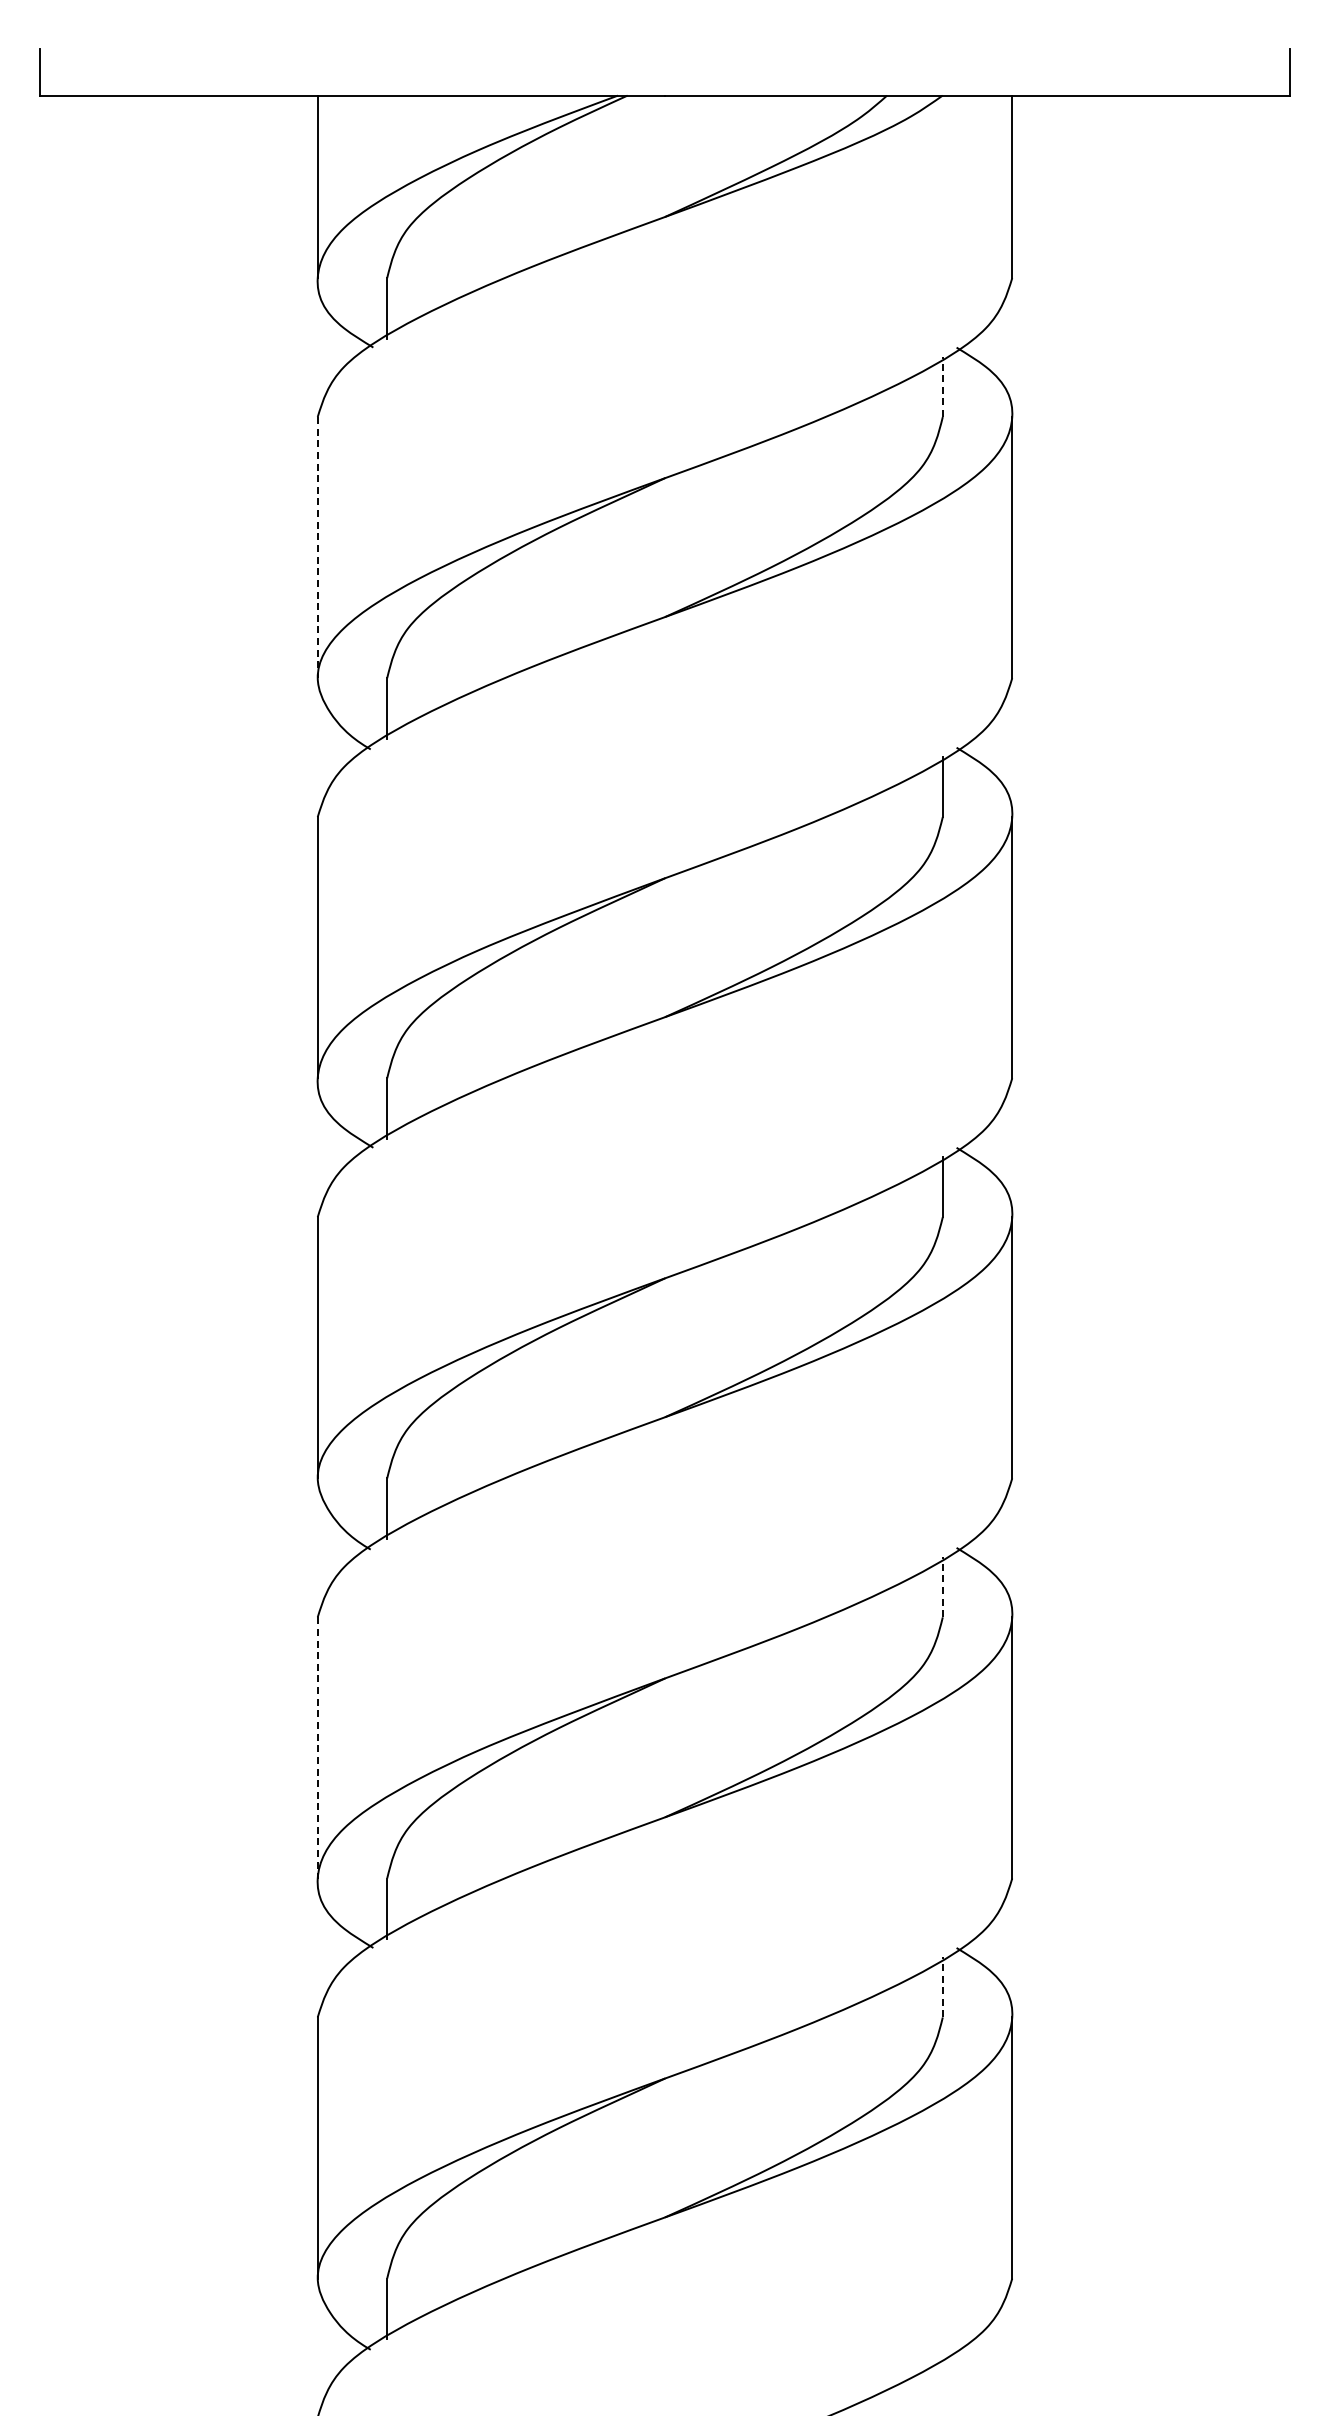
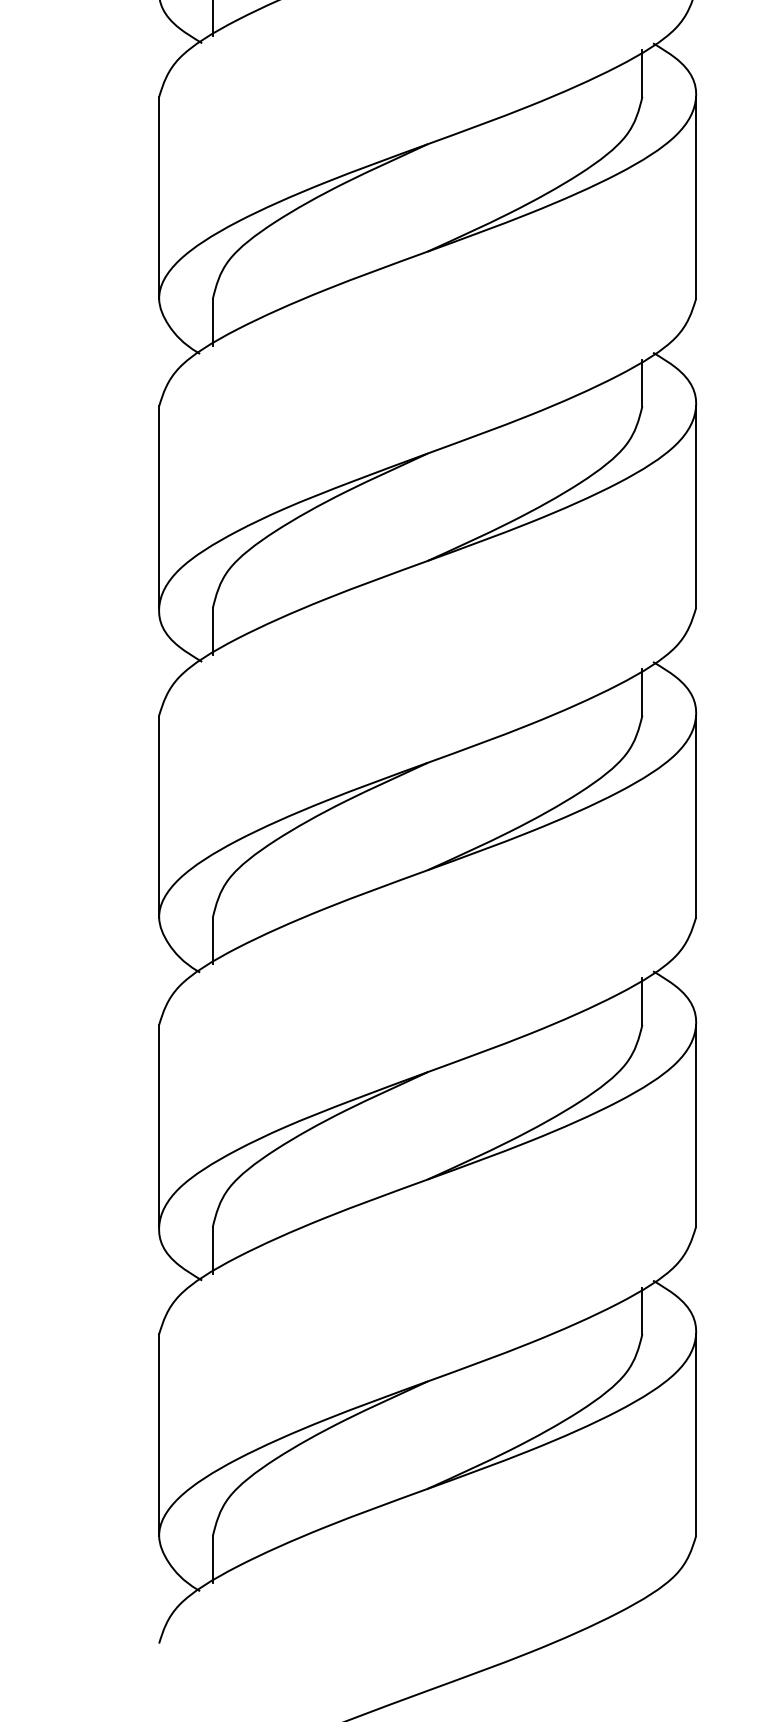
line: (942, 386) -> (642, 73), dashed -> solid
line: (317, 547) -> (158, 197), dashed -> solid
line: (942, 1586) -> (642, 1001), dashed -> solid
line: (317, 1747) -> (158, 1125), dashed -> solid
line: (942, 1986) -> (642, 1310), dashed -> solid

